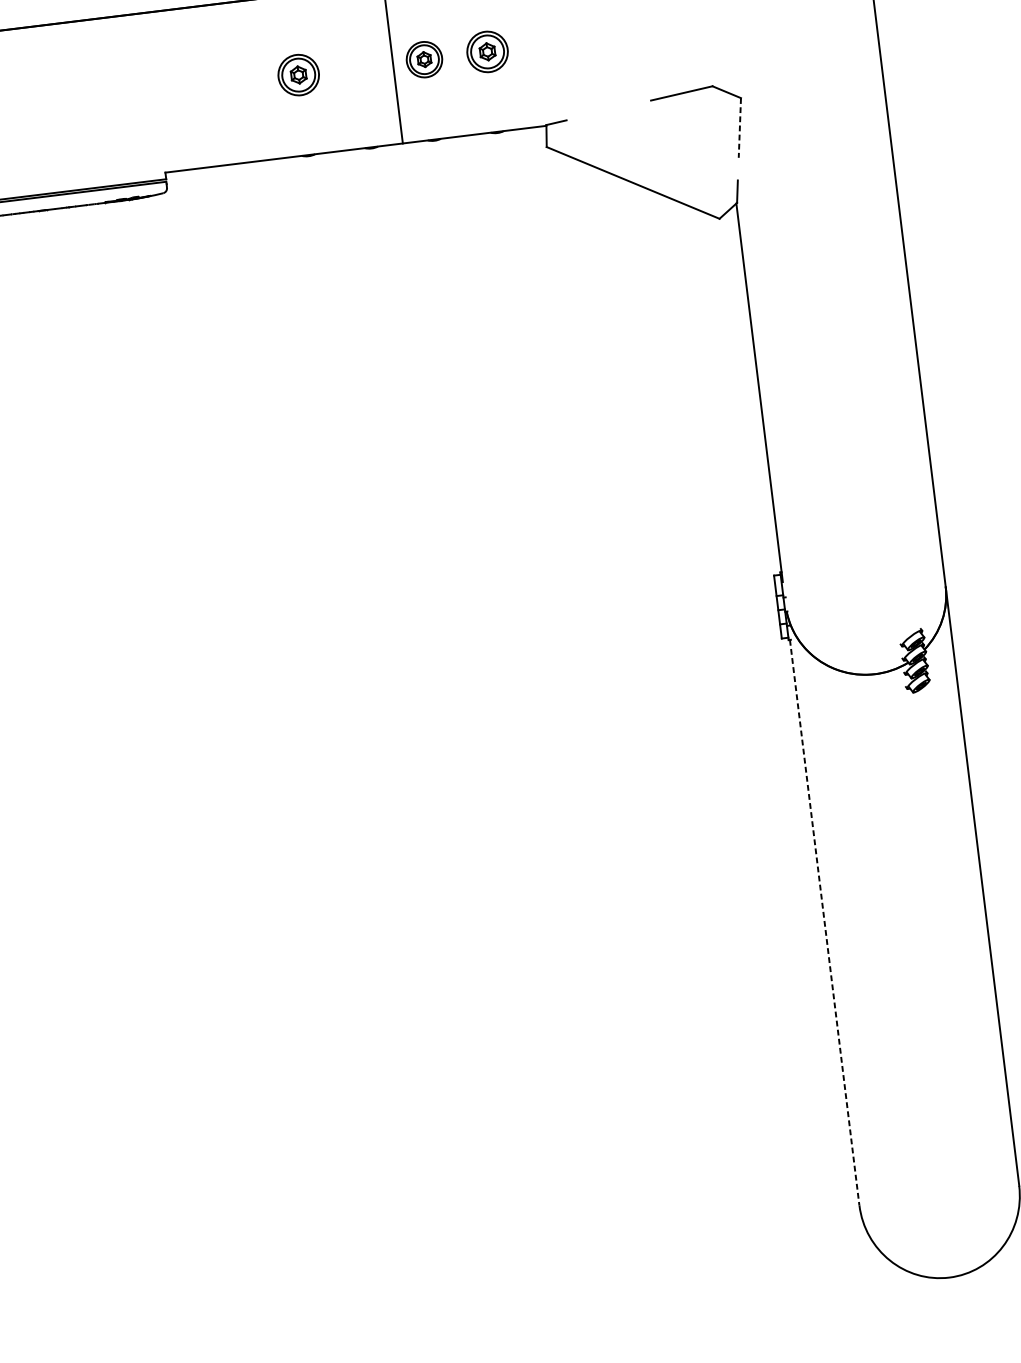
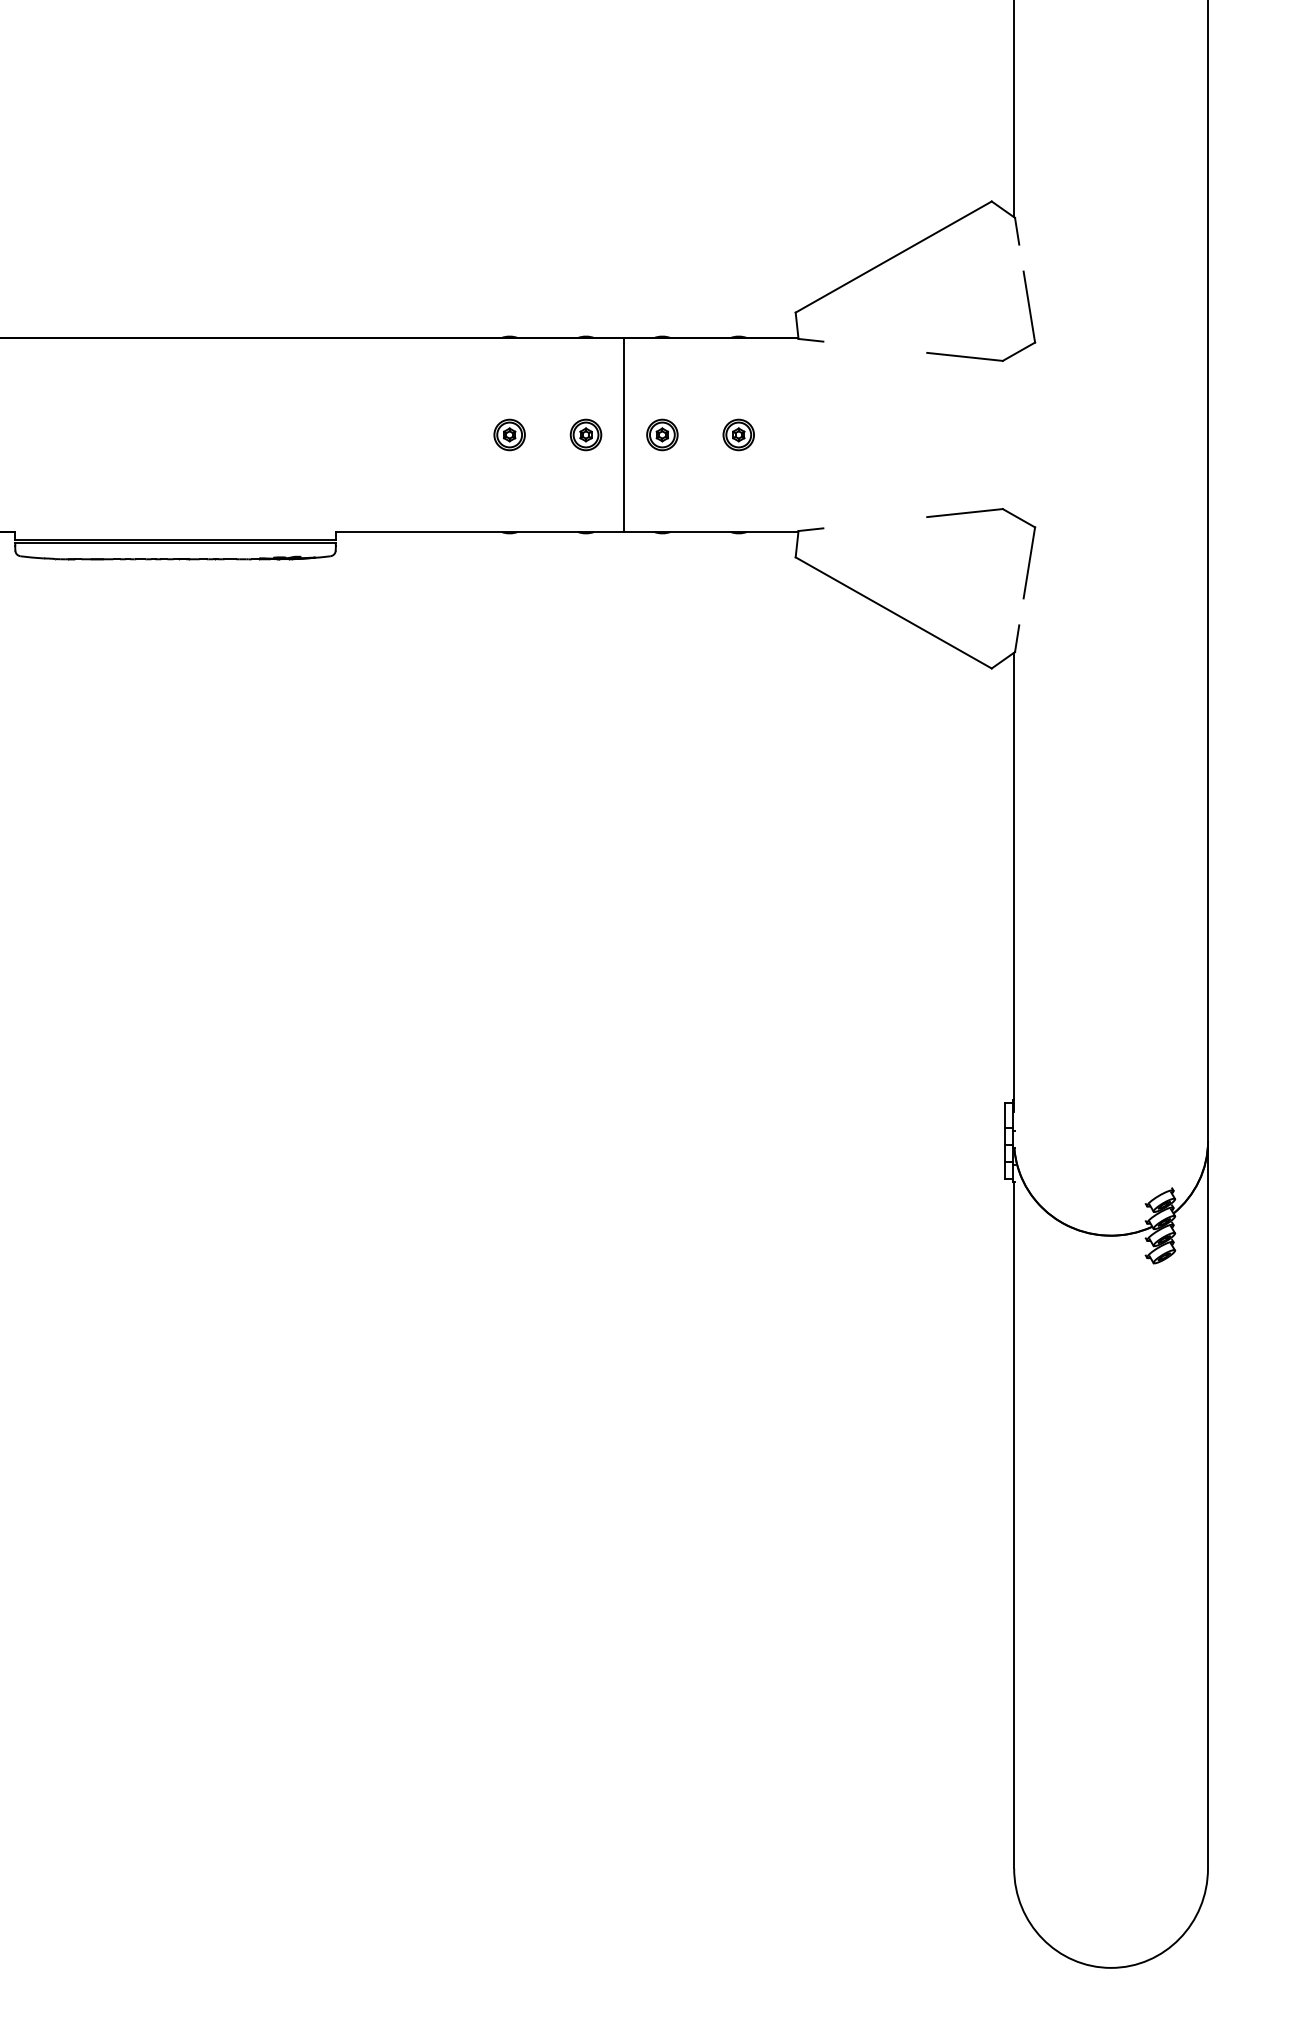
part: (487, 51) -> (738, 434), size x0.62
part: (424, 59) -> (662, 434), size x0.71
part: (361, 67) -> (585, 434), added
part: (298, 74) -> (509, 434), size x0.62
line: (739, 127) -> (1029, 562), dashed -> solid
line: (825, 922) -> (1014, 1525), dashed -> solid

